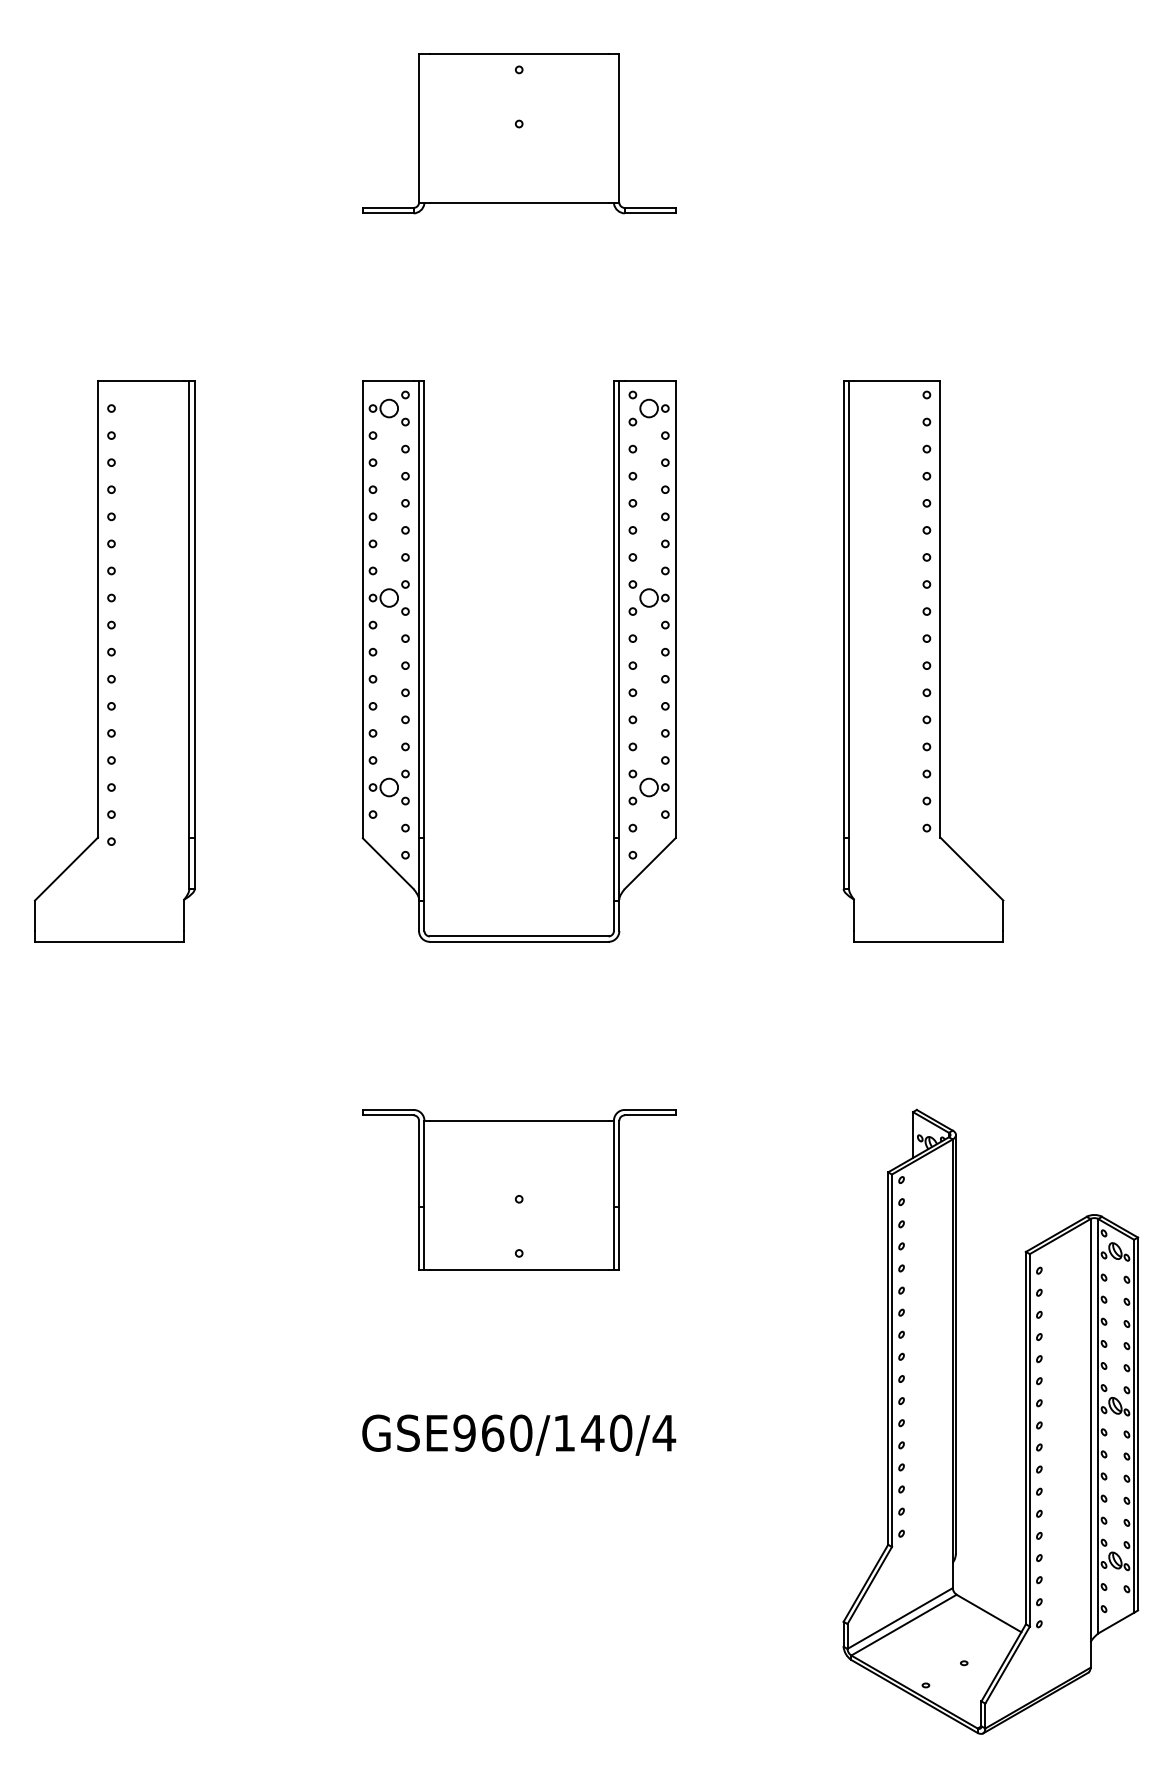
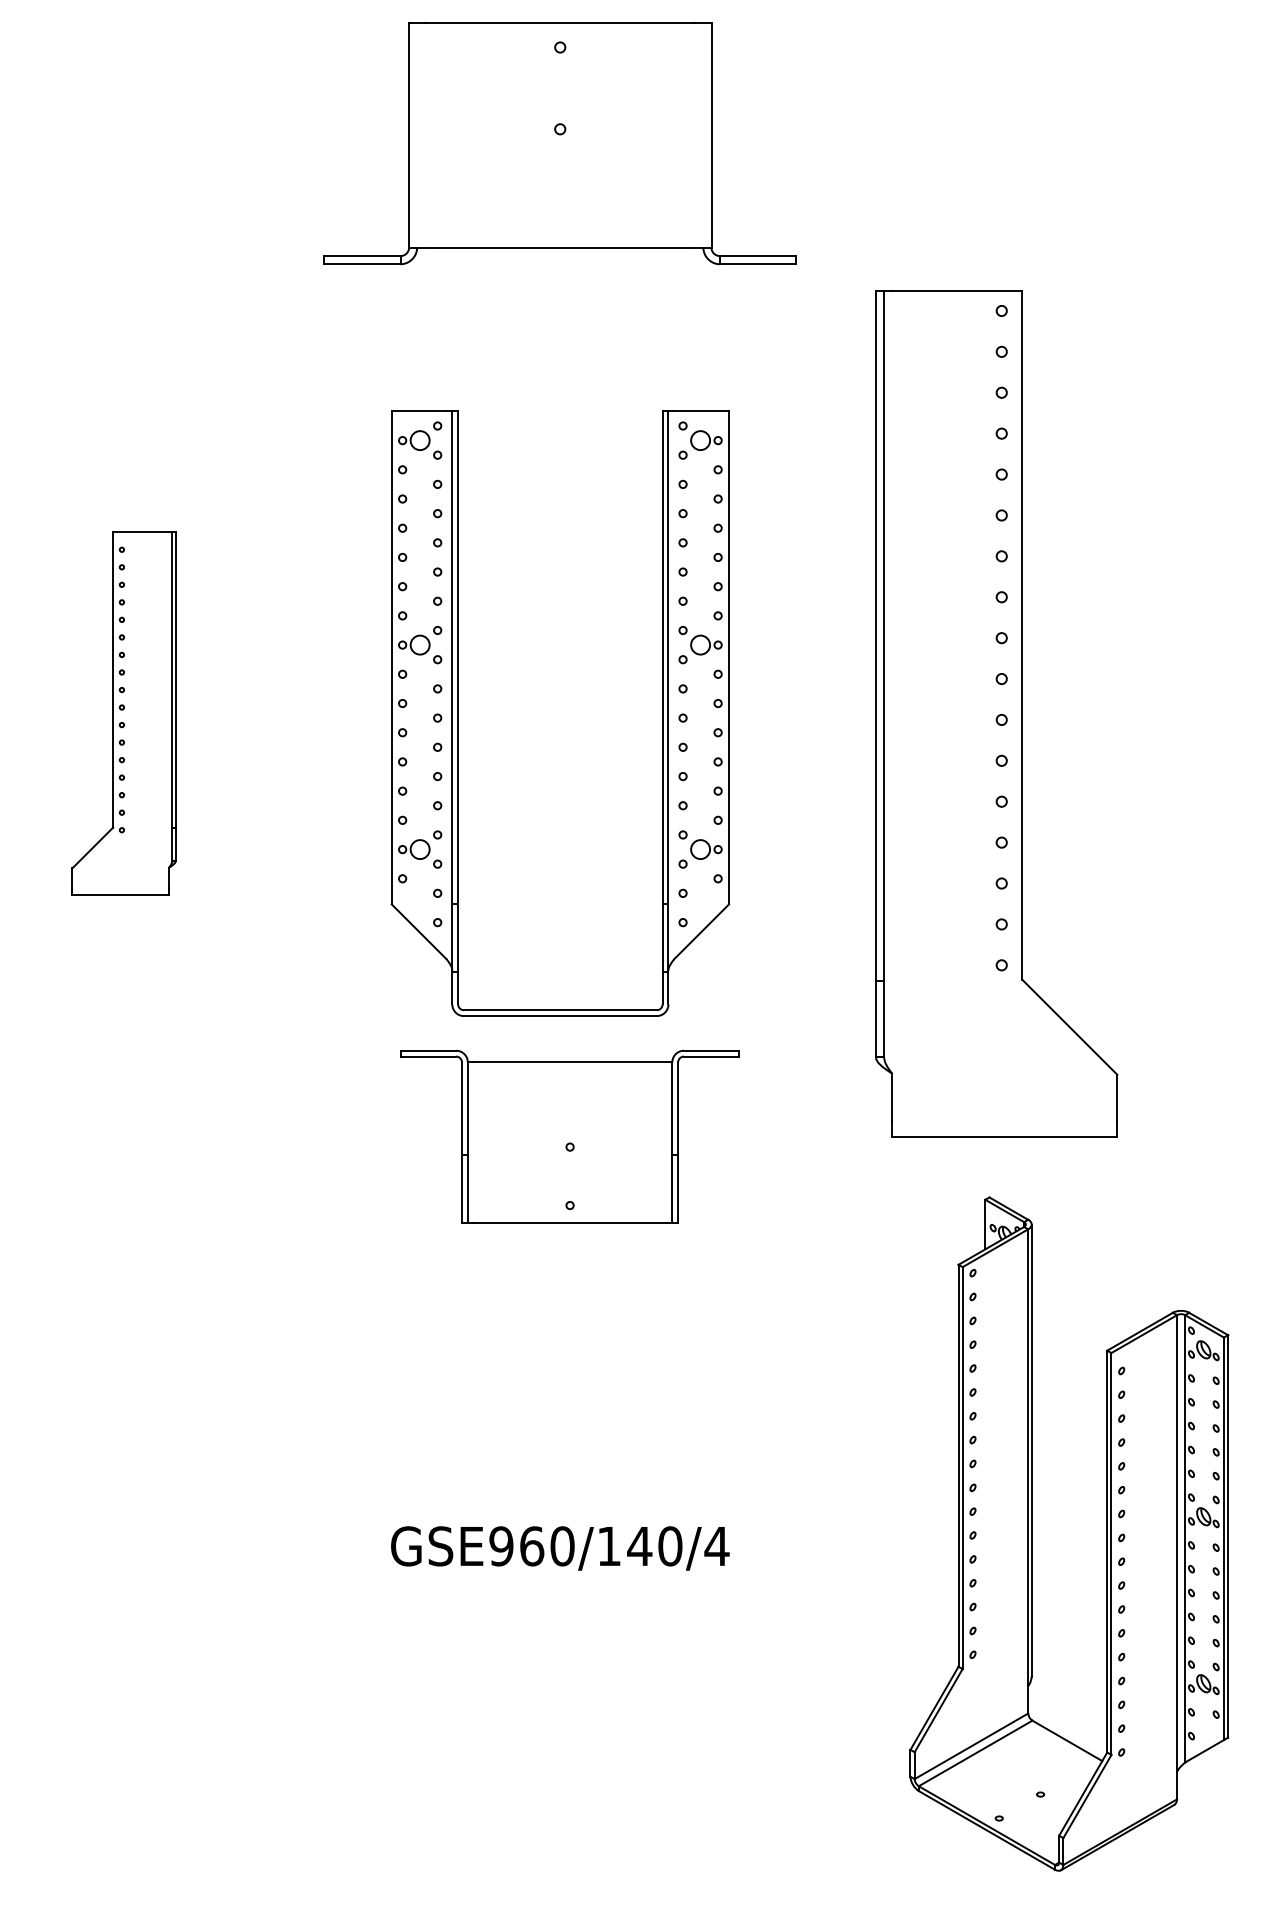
part: (519, 133) -> (560, 143), size x1.4
part: (114, 661) -> (123, 713), size x0.6
part: (923, 661) -> (996, 713), size x1.4
part: (519, 1189) -> (570, 1136), moved

